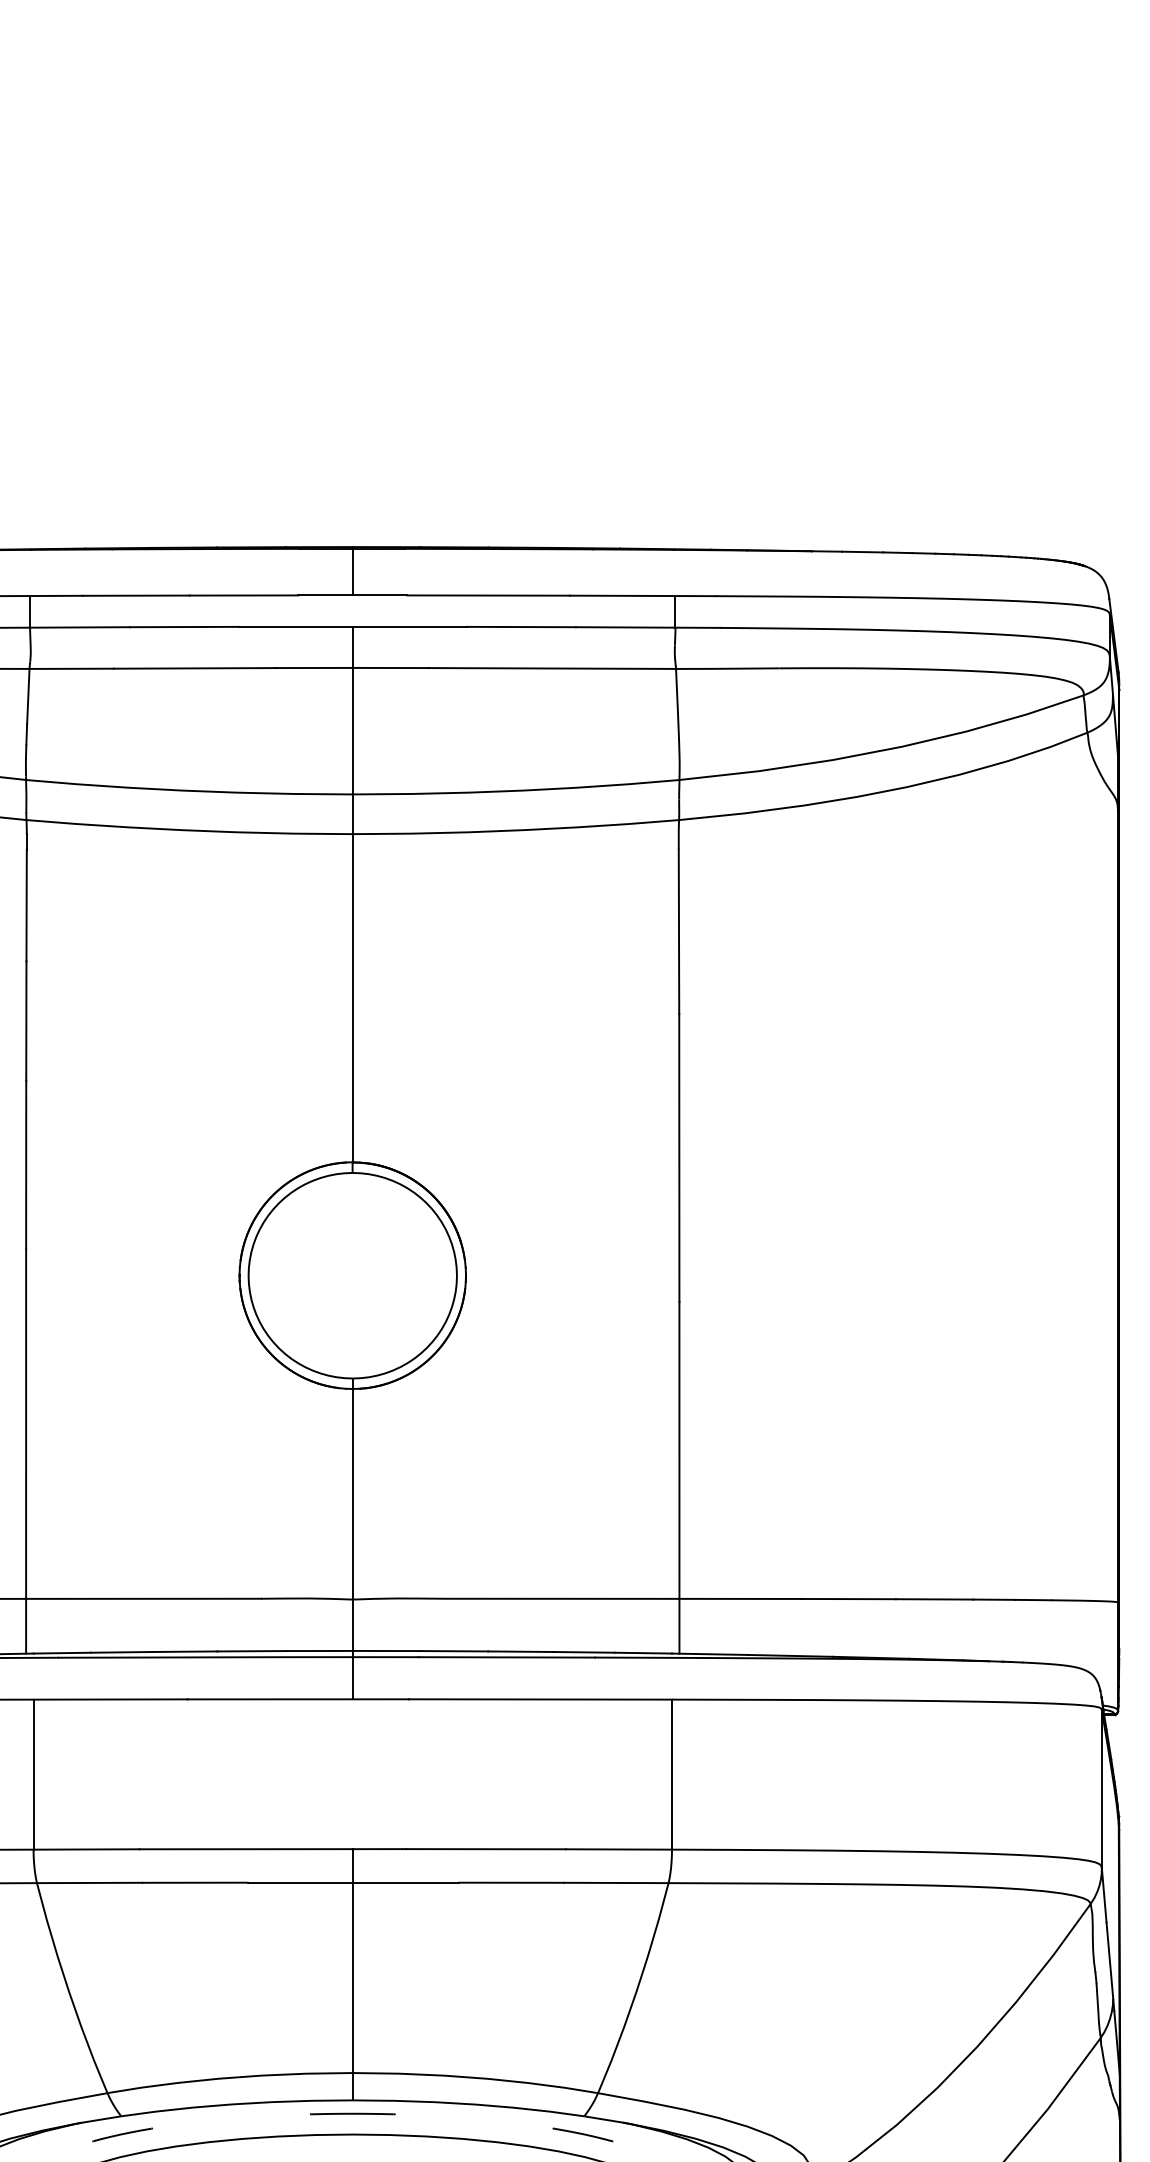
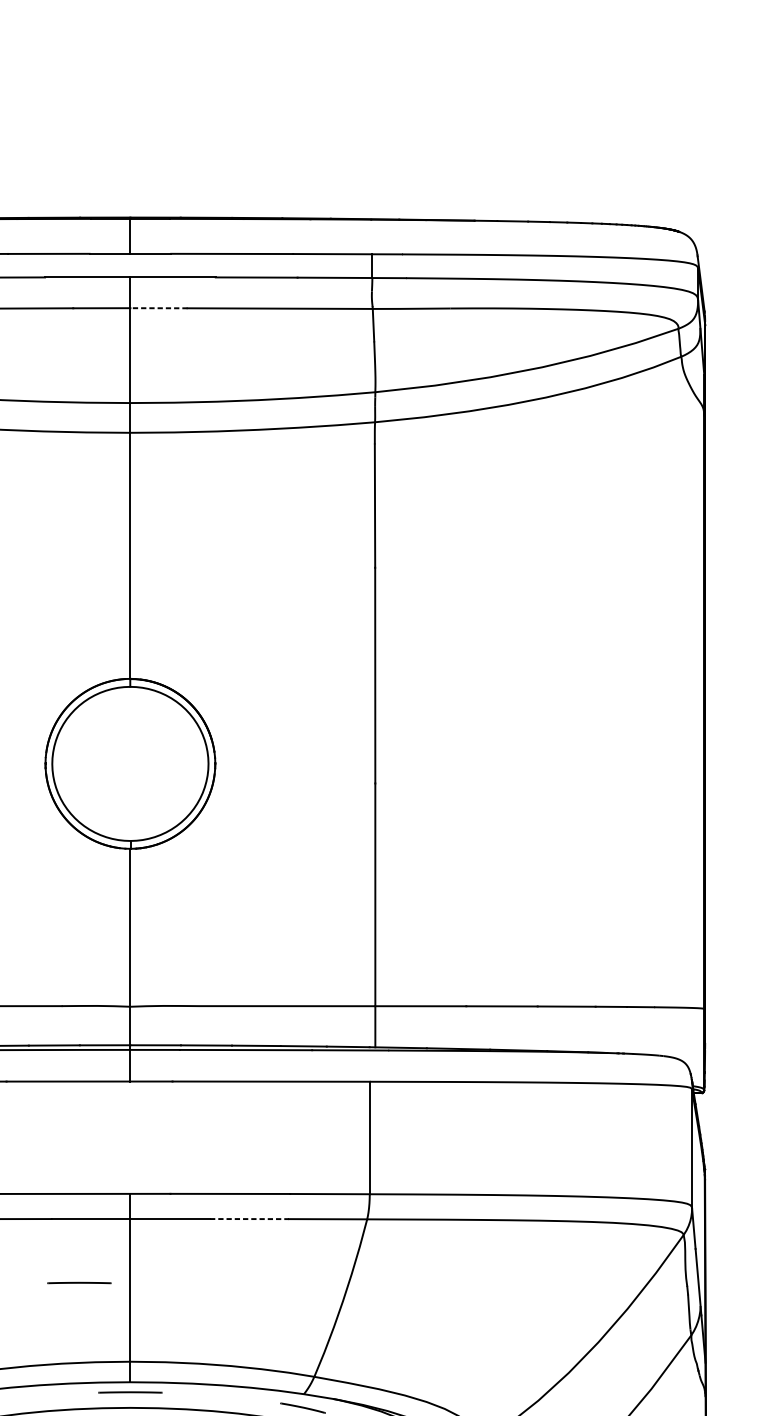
line: (390, 668) -> (158, 308), solid -> dashed
line: (511, 1882) -> (249, 1218), solid -> dashed
line: (284, 1967) -> (79, 1282), added

